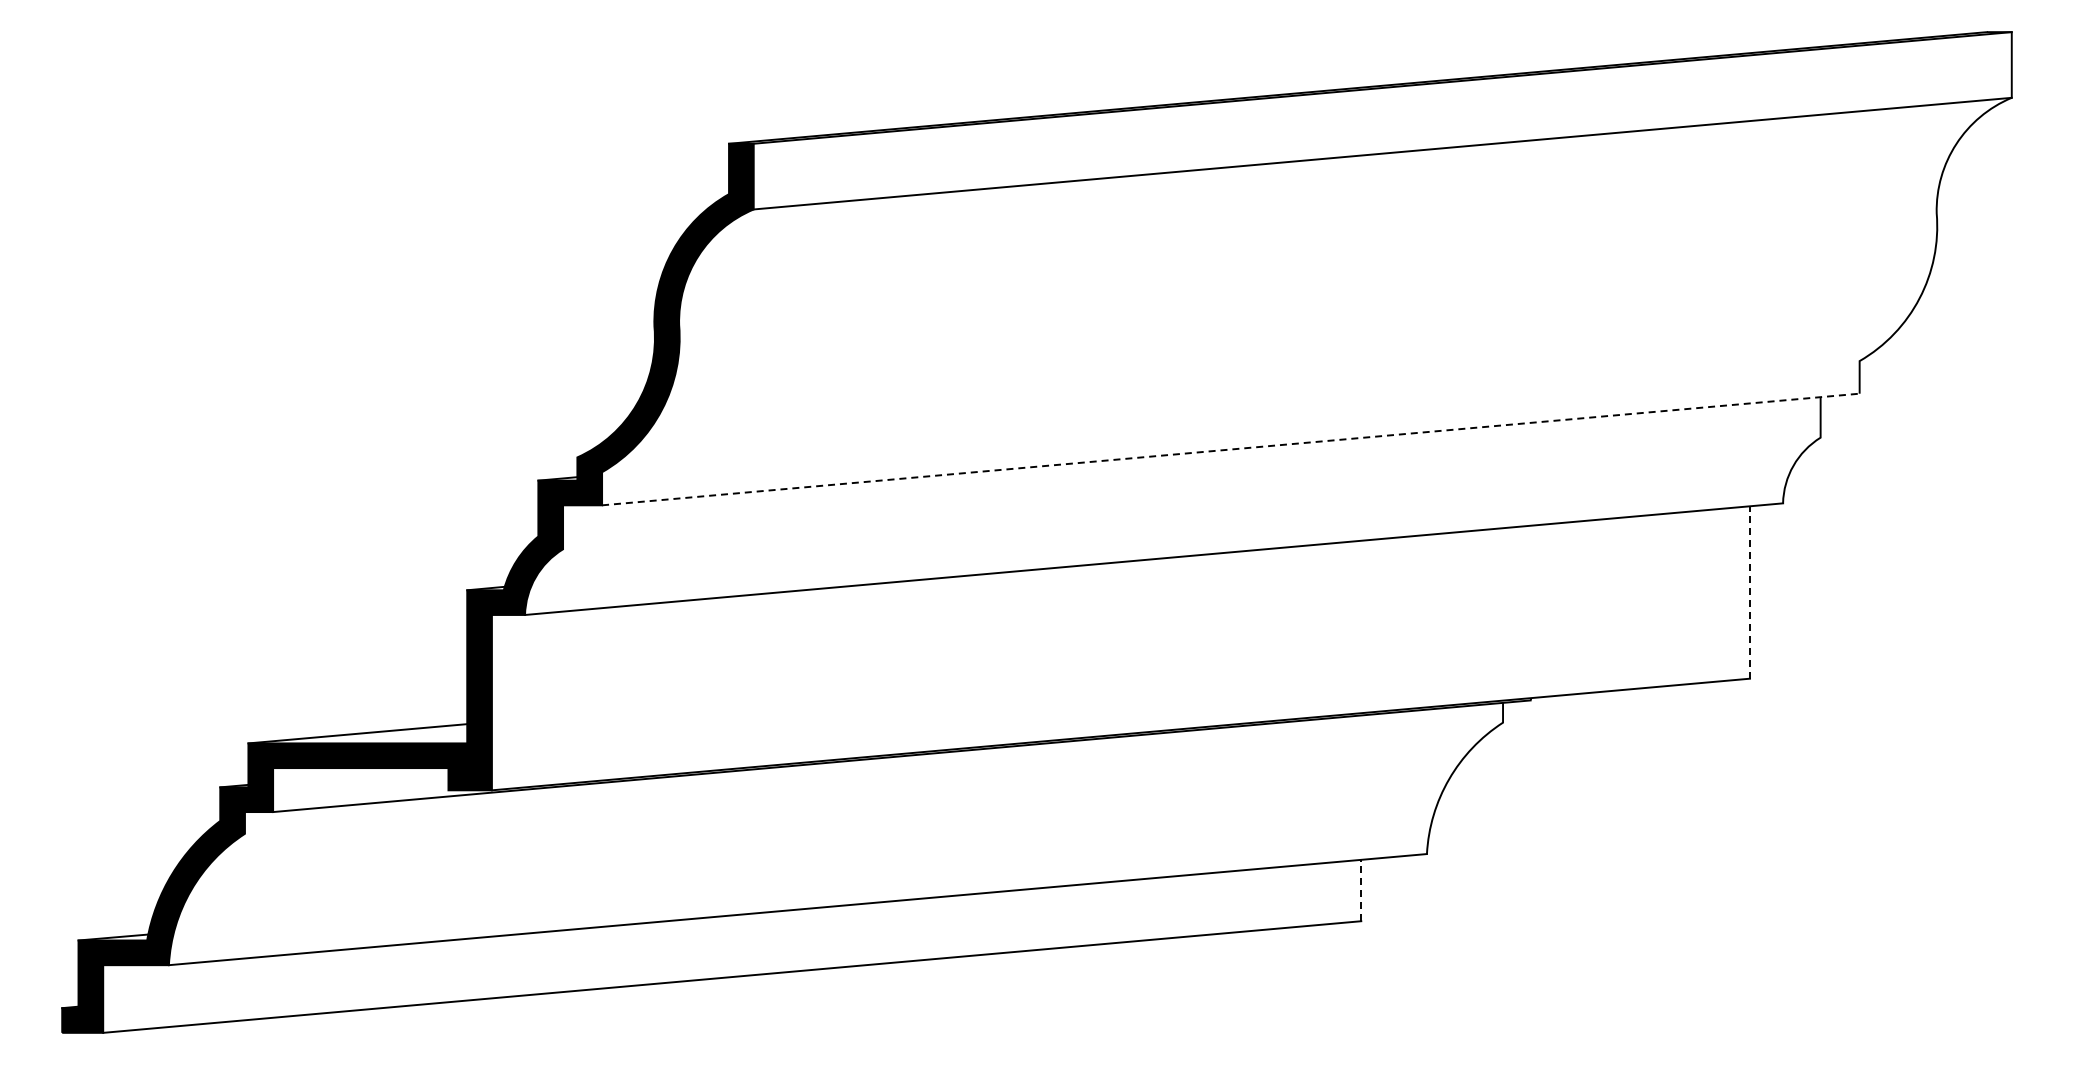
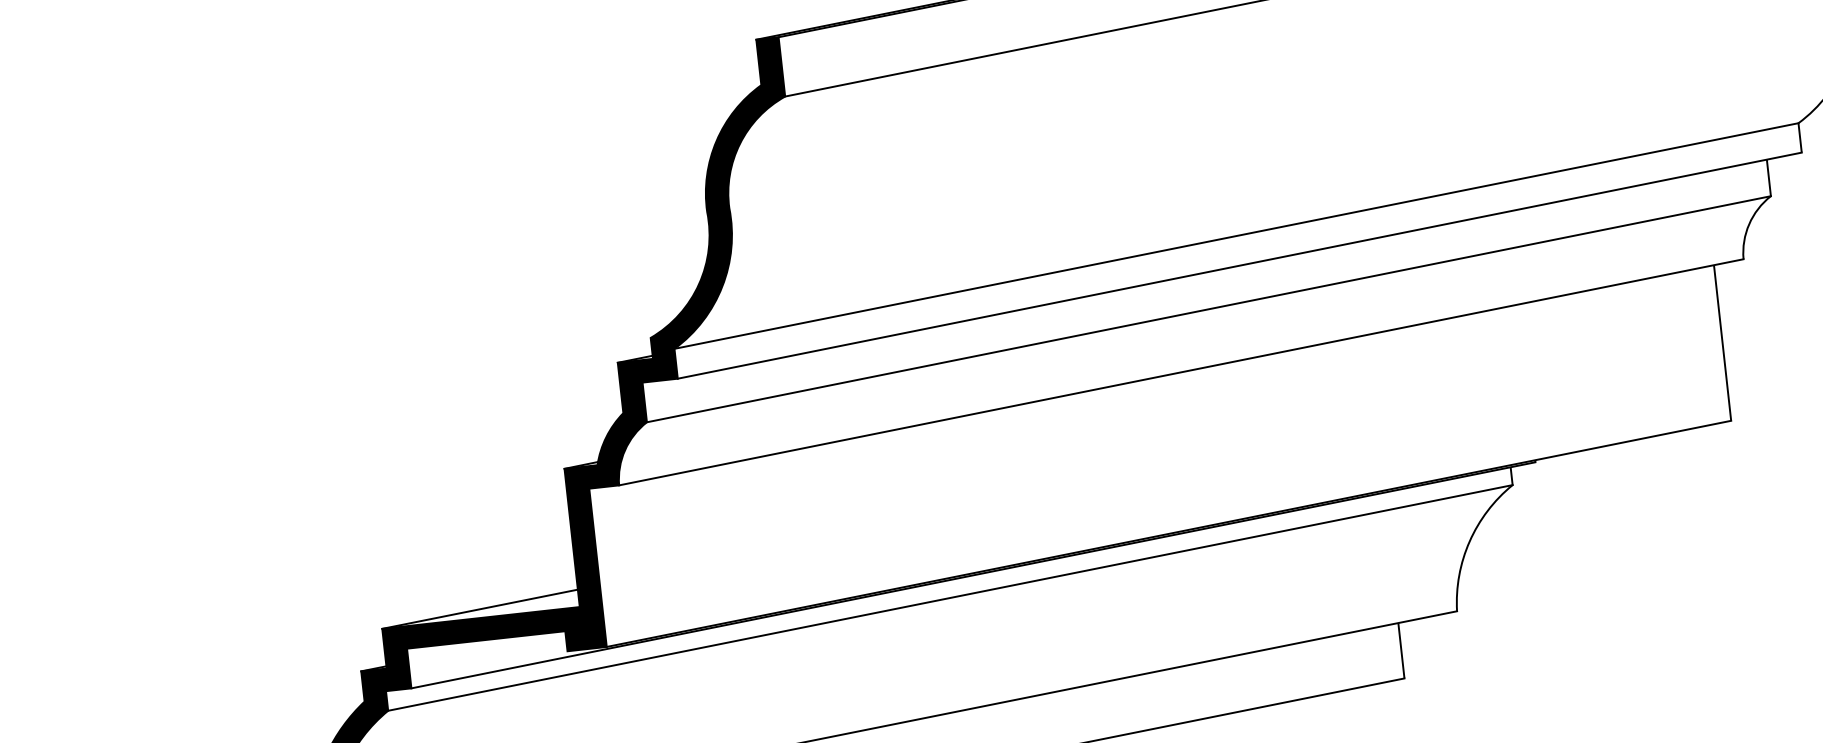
line: (1230, 416) -> (1236, 235), added
line: (1231, 449) -> (1240, 265), dashed -> solid
line: (1191, 493) -> (1208, 309), added
line: (1749, 592) -> (1722, 343), dashed -> solid
line: (873, 777) -> (949, 597), added
line: (1361, 890) -> (1401, 650), dashed -> solid

